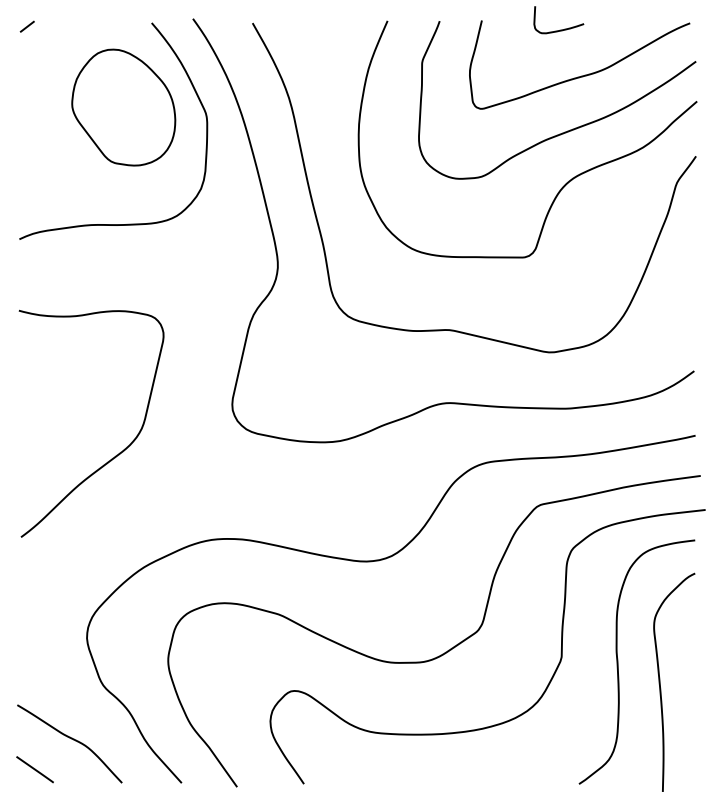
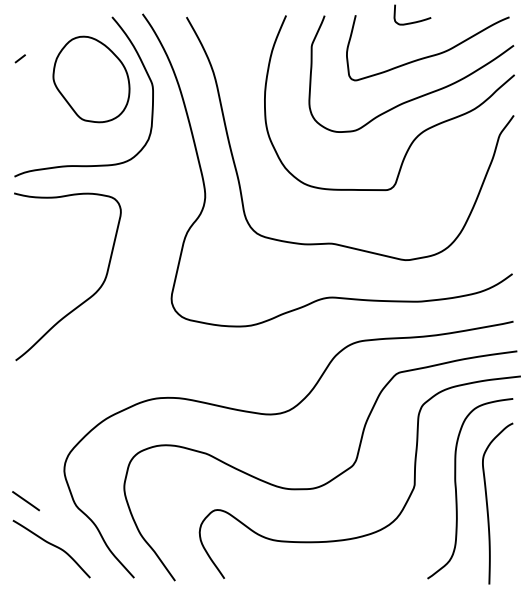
line: (26, 26) -> (19, 58), moved
curve: (114, 455) -> (84, 300), moved
line: (34, 770) -> (25, 501), moved

